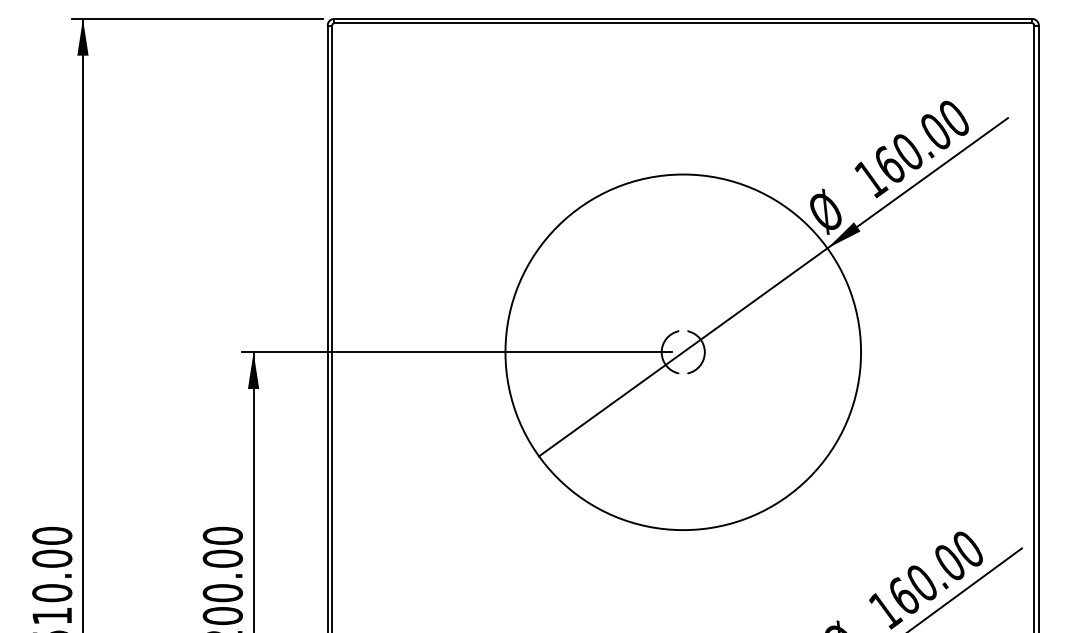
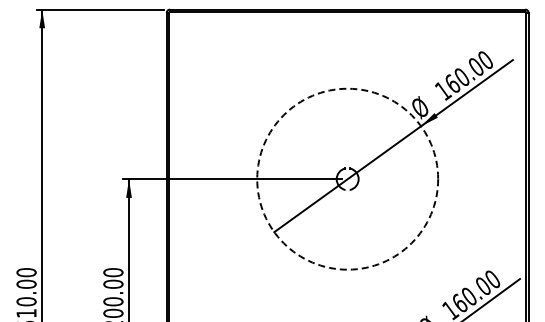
circle: (682, 350) -> (347, 178), solid -> dashed

